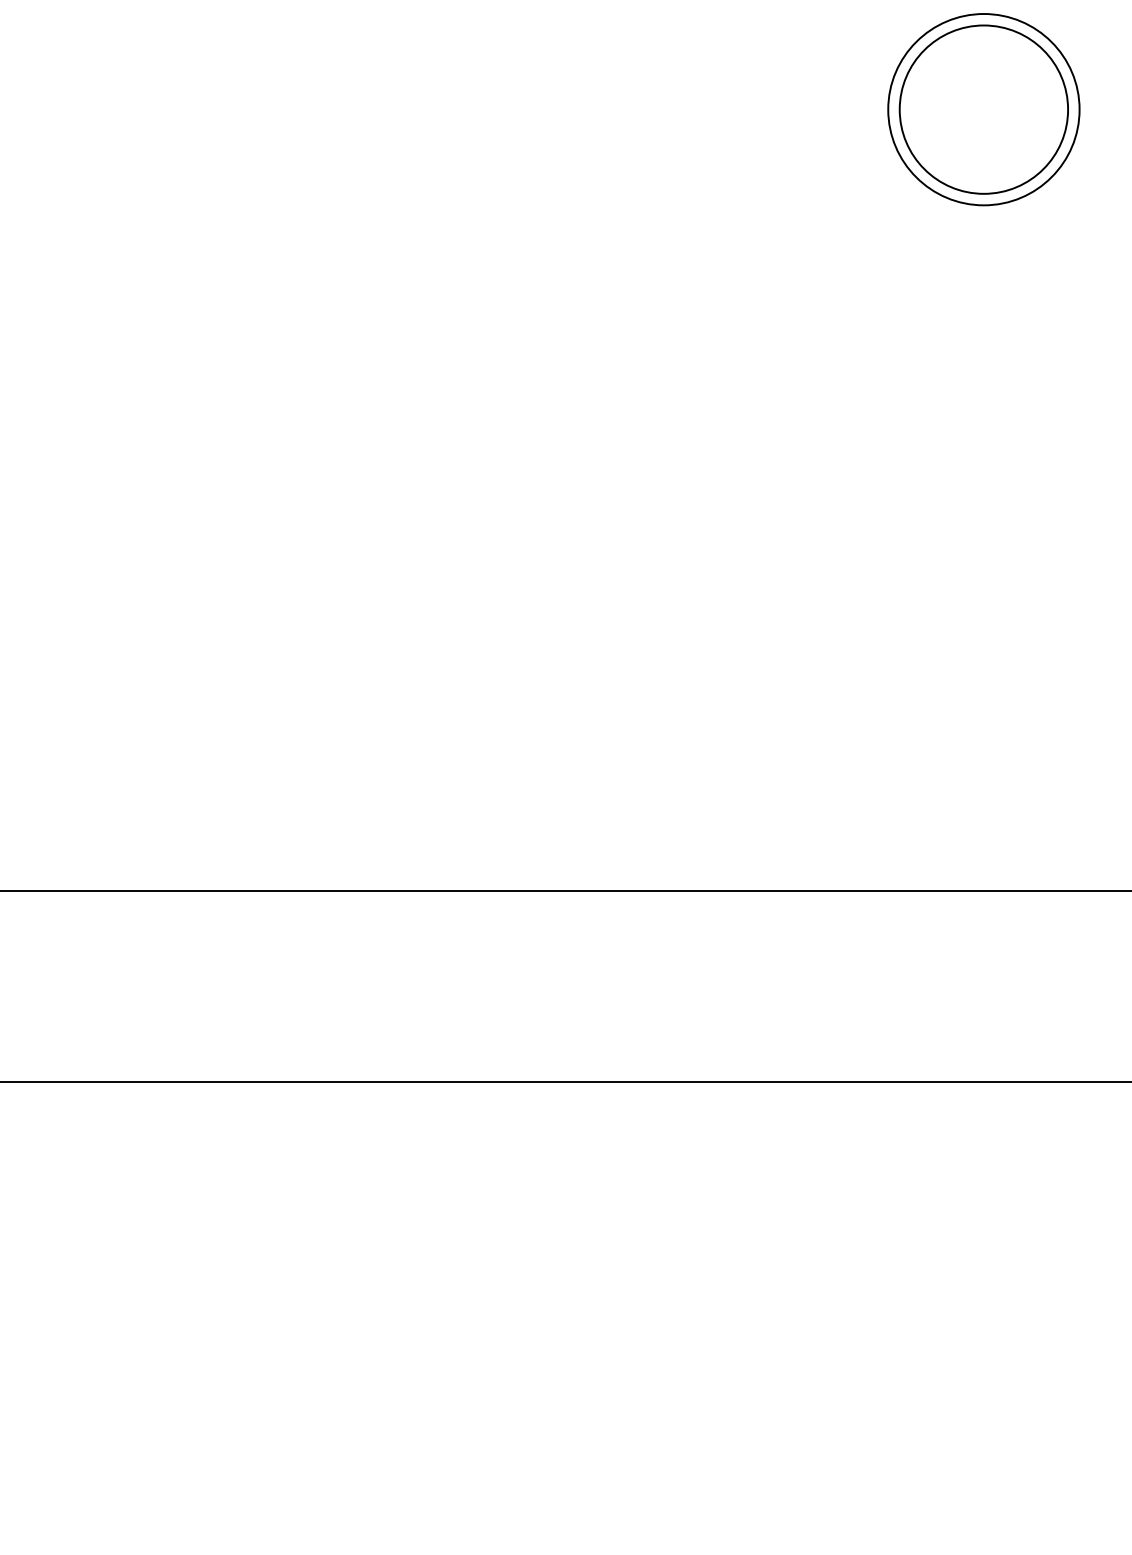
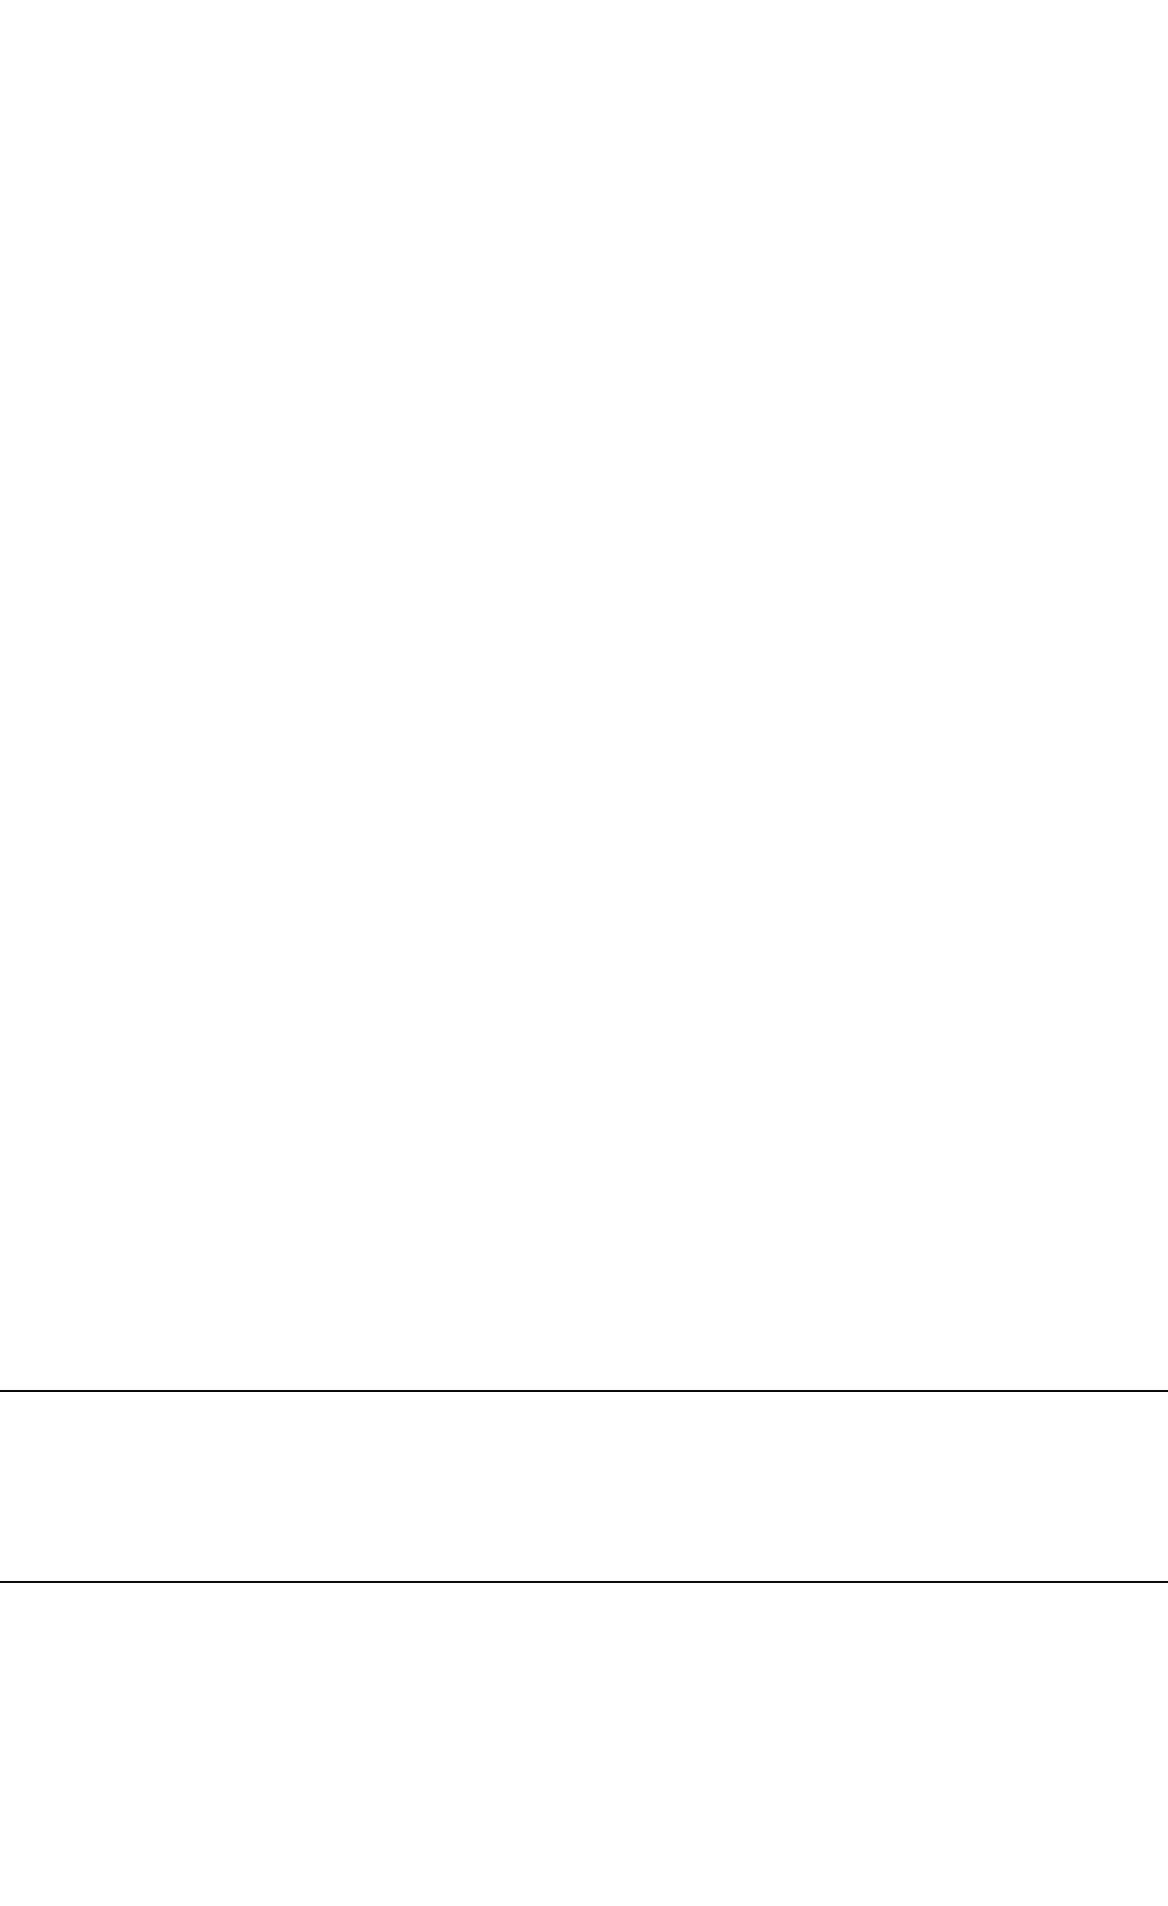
part: (983, 109) -> (995, 609), removed

